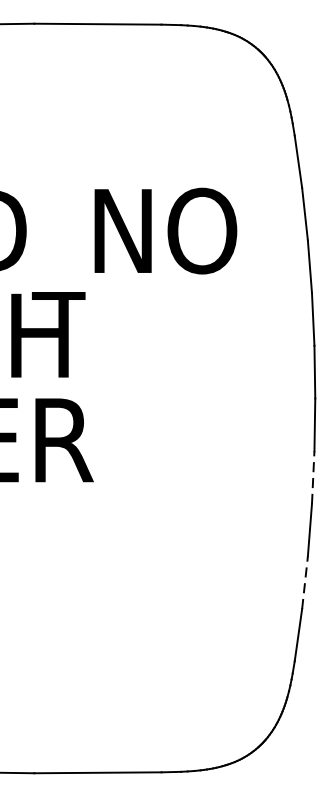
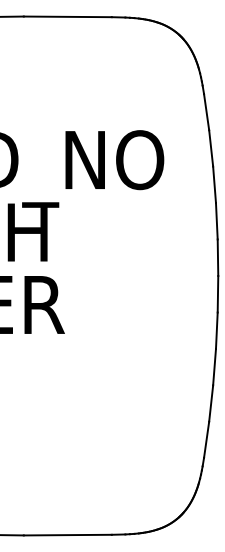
line: (312, 477) -> (216, 330), dashed -> solid
line: (305, 582) -> (211, 403), dashed -> solid

